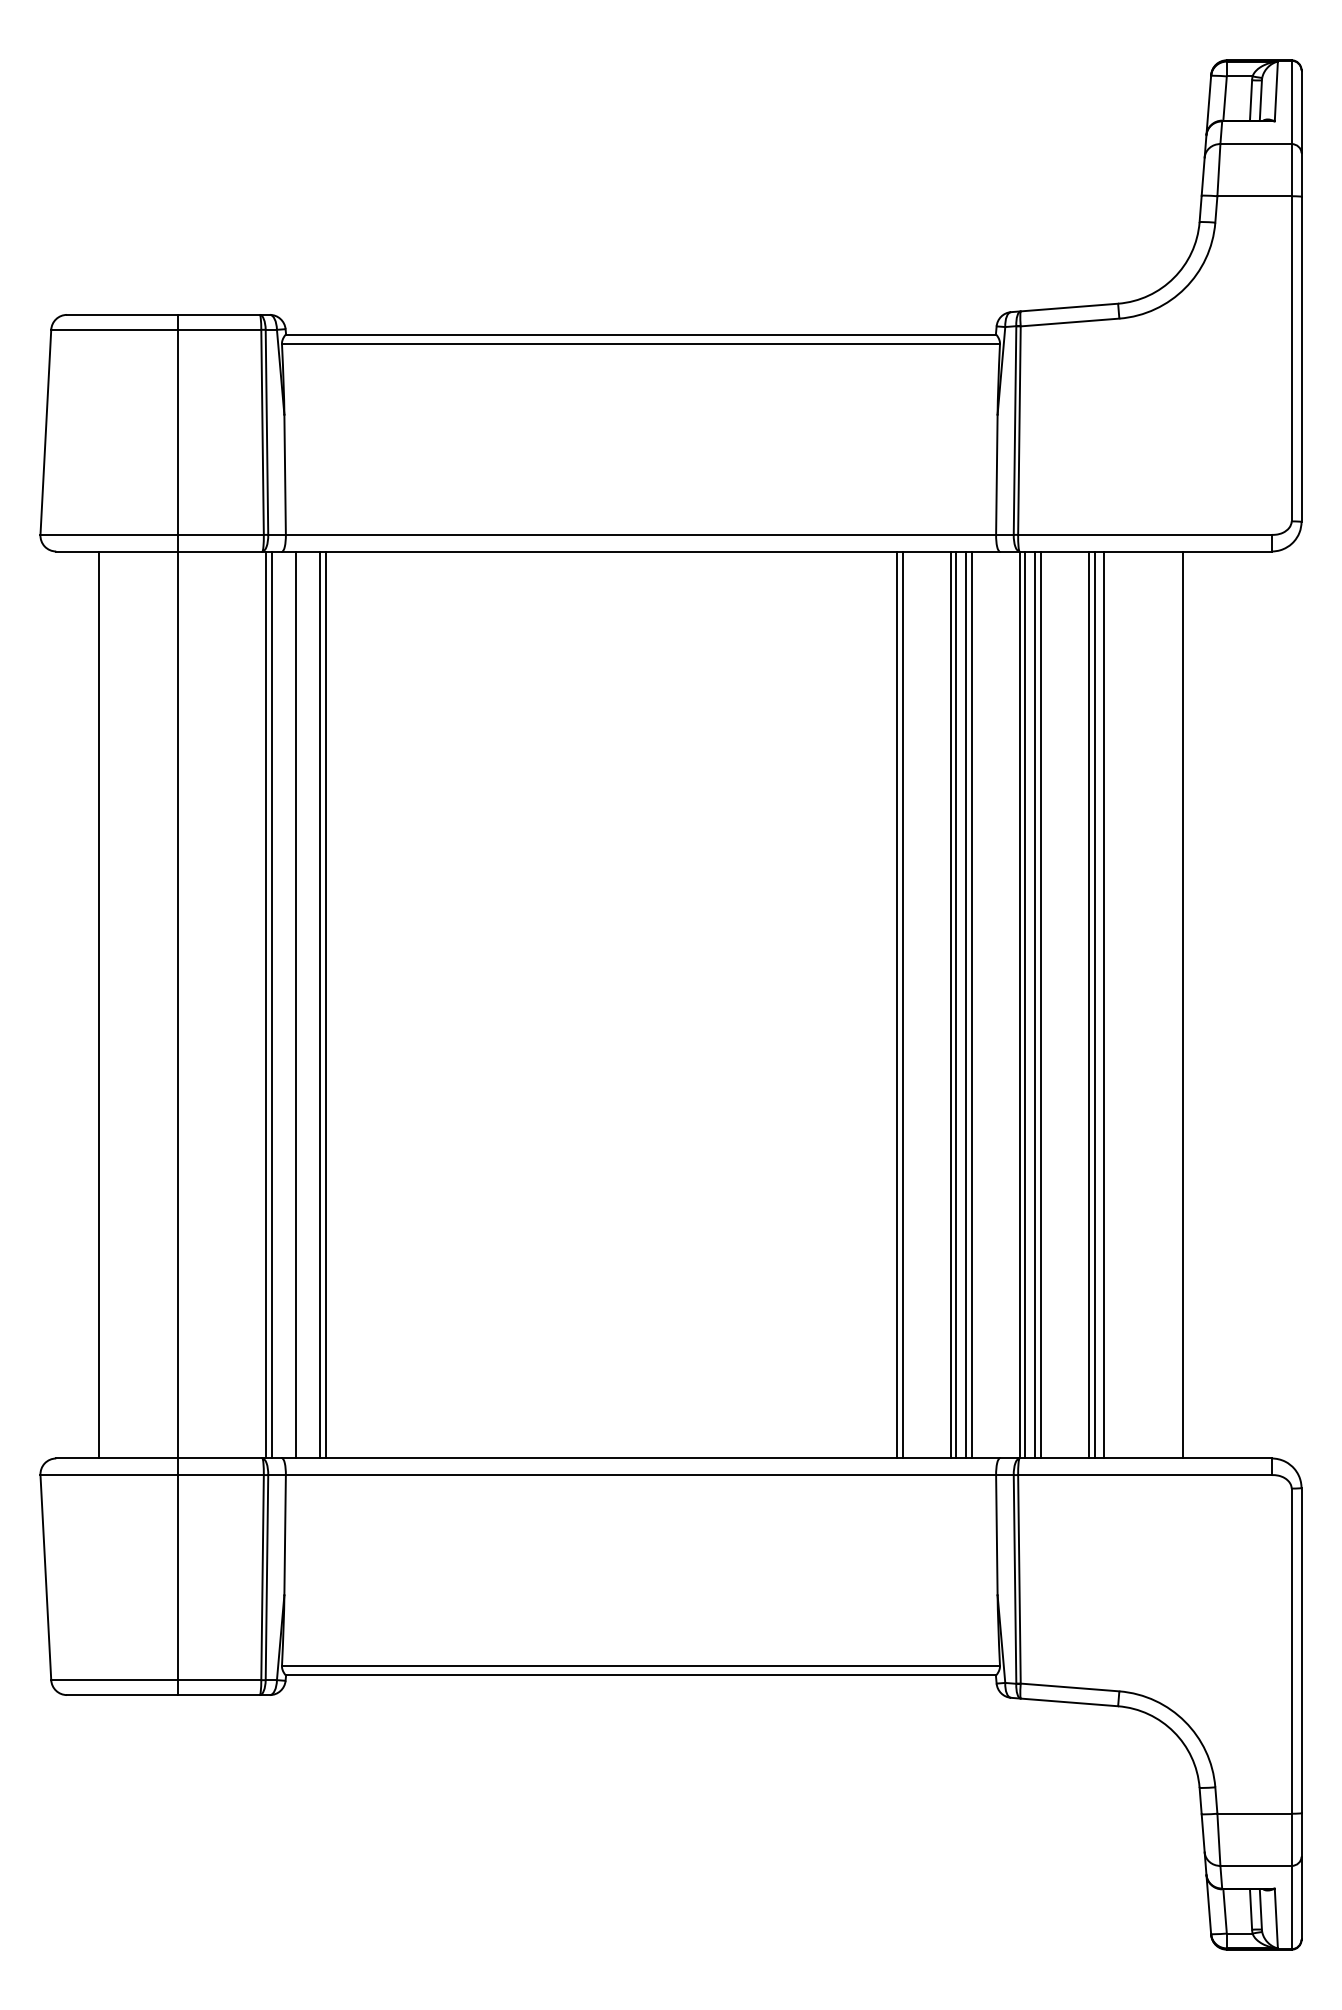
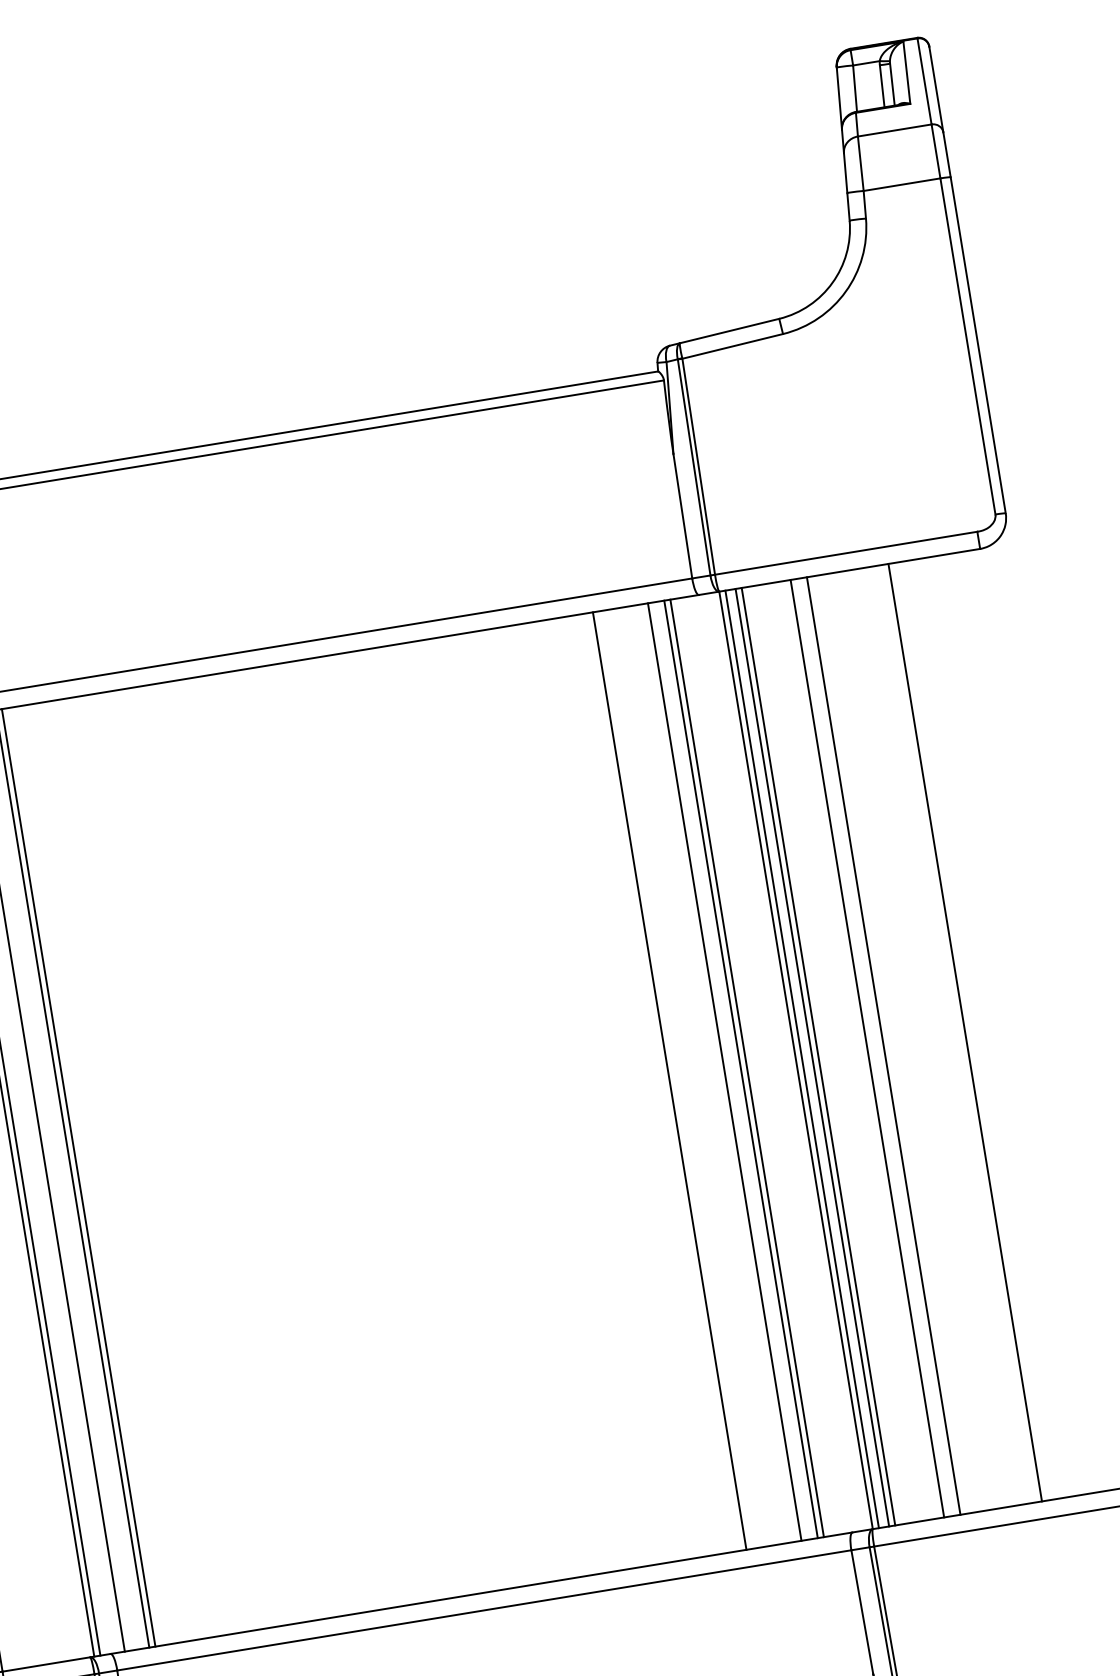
line: (903, 1004) -> (676, 1079), removed
line: (956, 1004) -> (730, 1070), removed
line: (1094, 1004) -> (873, 1047), removed

